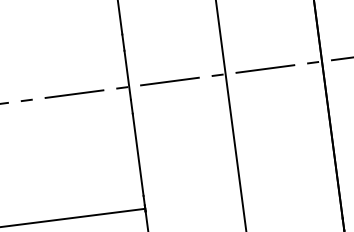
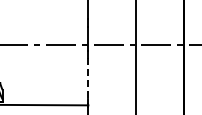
line: (138, 154) -> (88, 78), solid -> dashed

